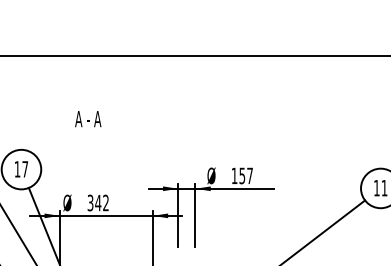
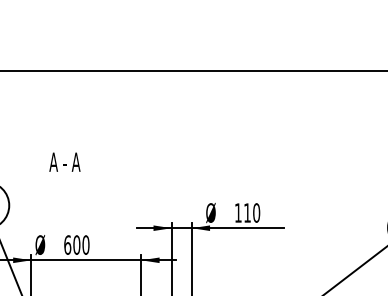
text: (88, 119) -> (65, 162), moved
text: (246, 175) -> (252, 212), 157 -> 110
text: (98, 202) -> (77, 244), 342 -> 600

